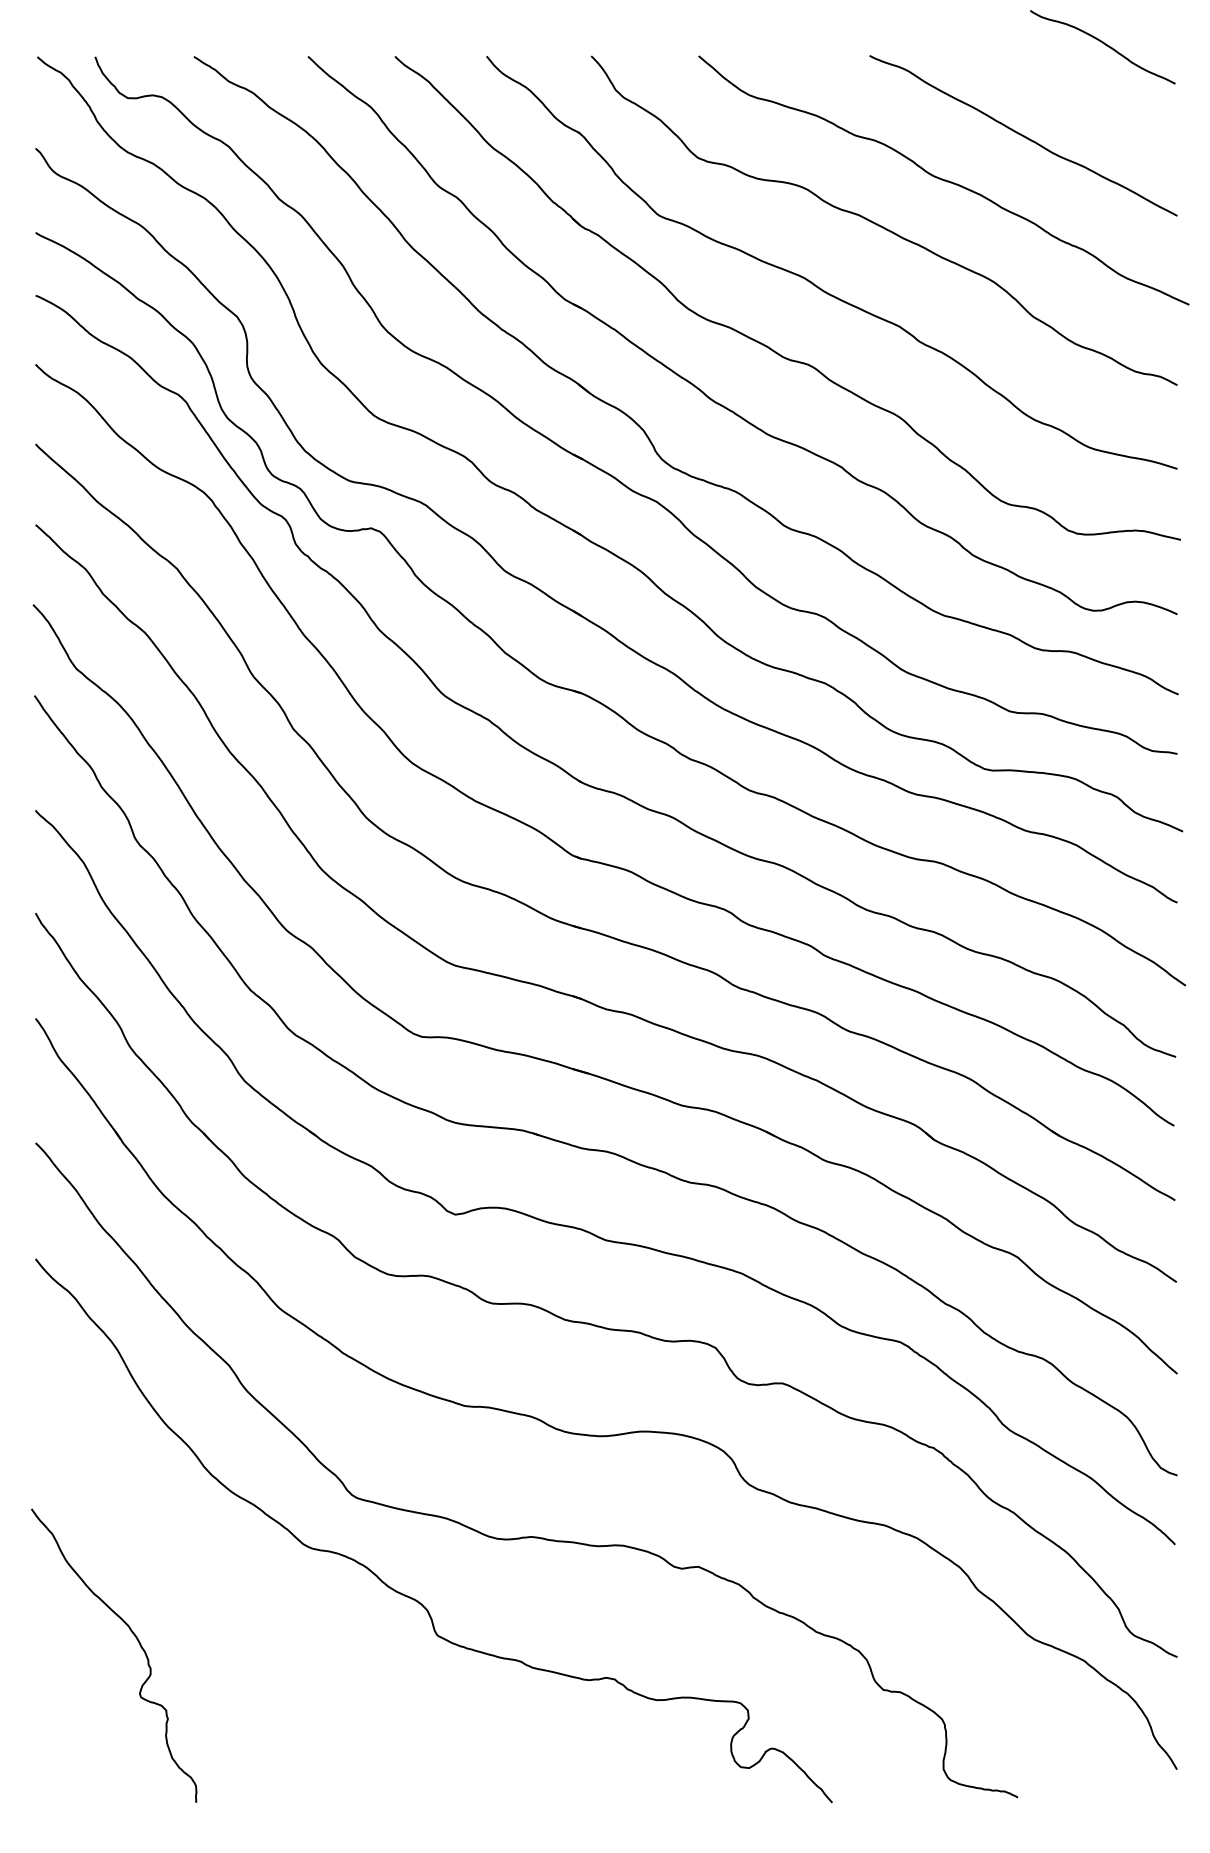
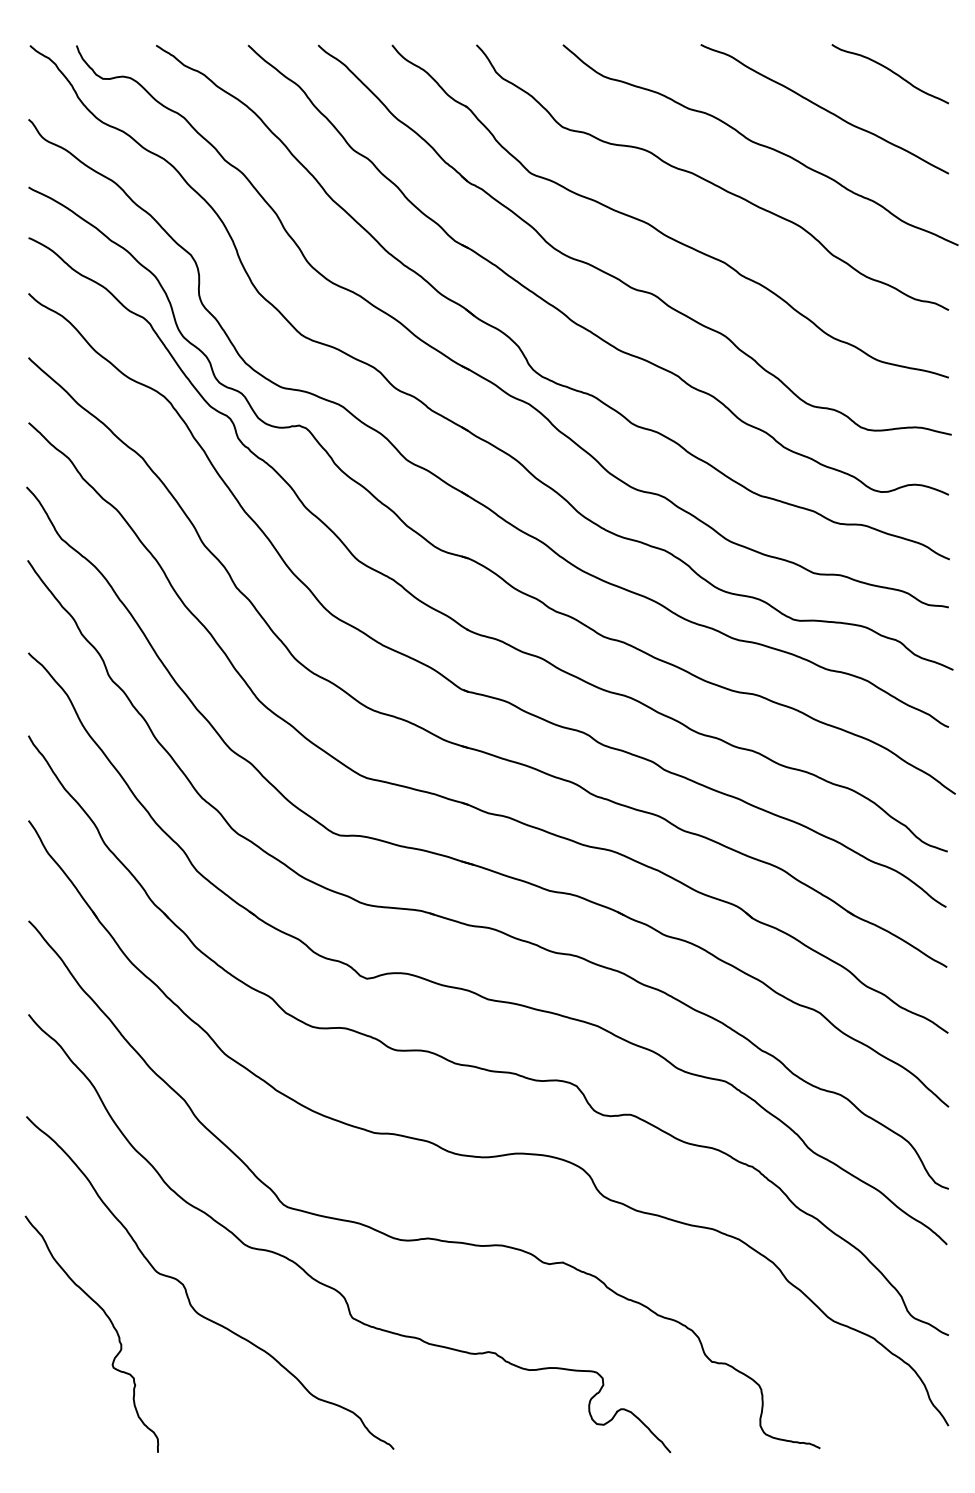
curve: (1103, 44) -> (890, 71), moved
curve: (231, 1599) -> (186, 1288), added

